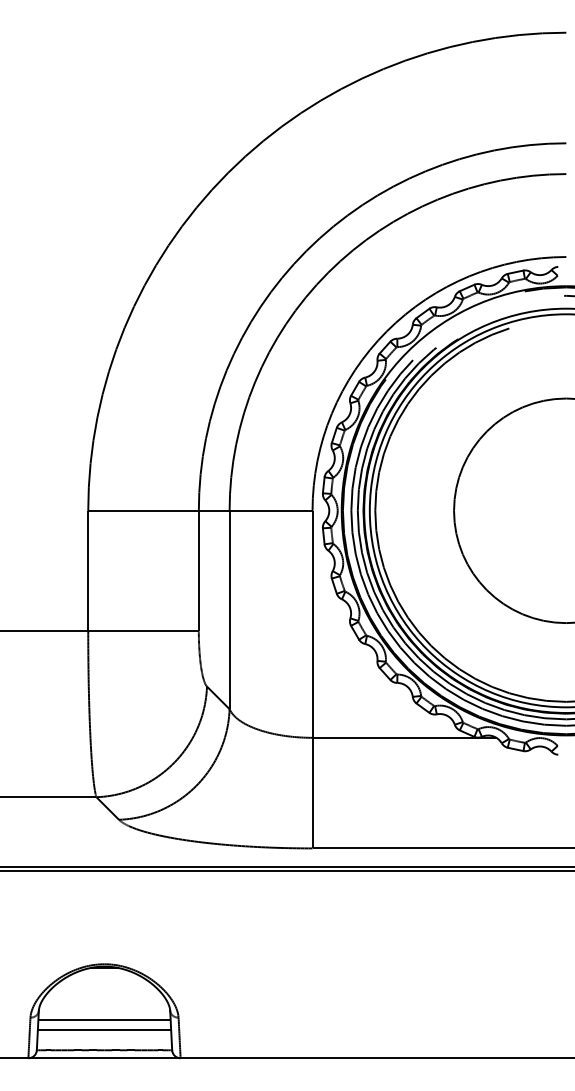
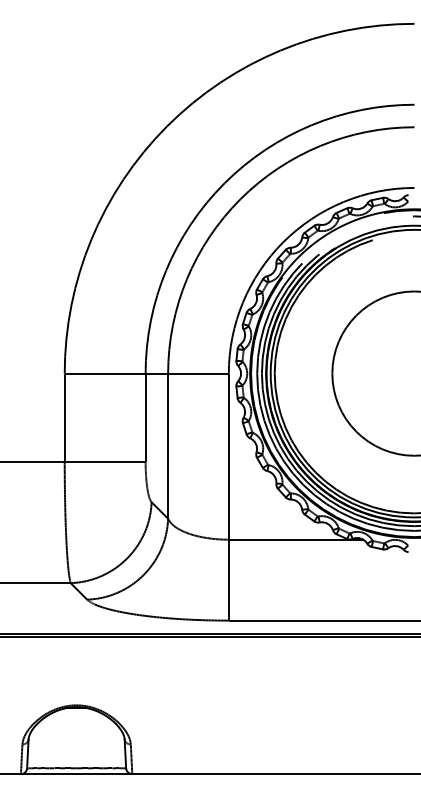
line: (104, 1019) -> (76, 745), removed
line: (104, 1030) -> (76, 753), removed

